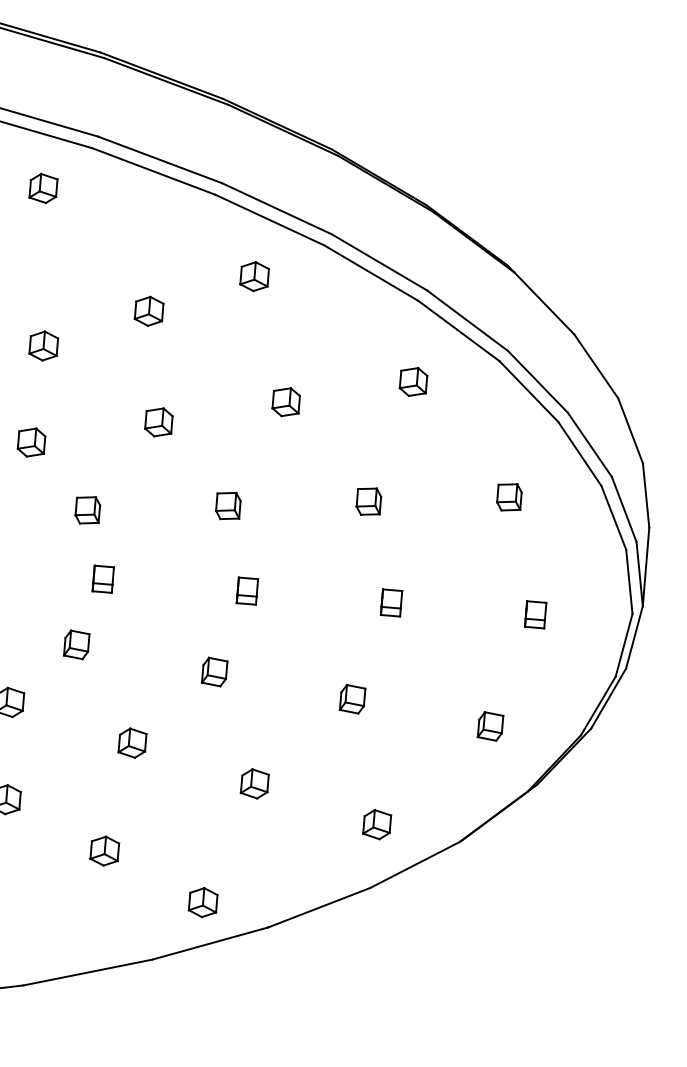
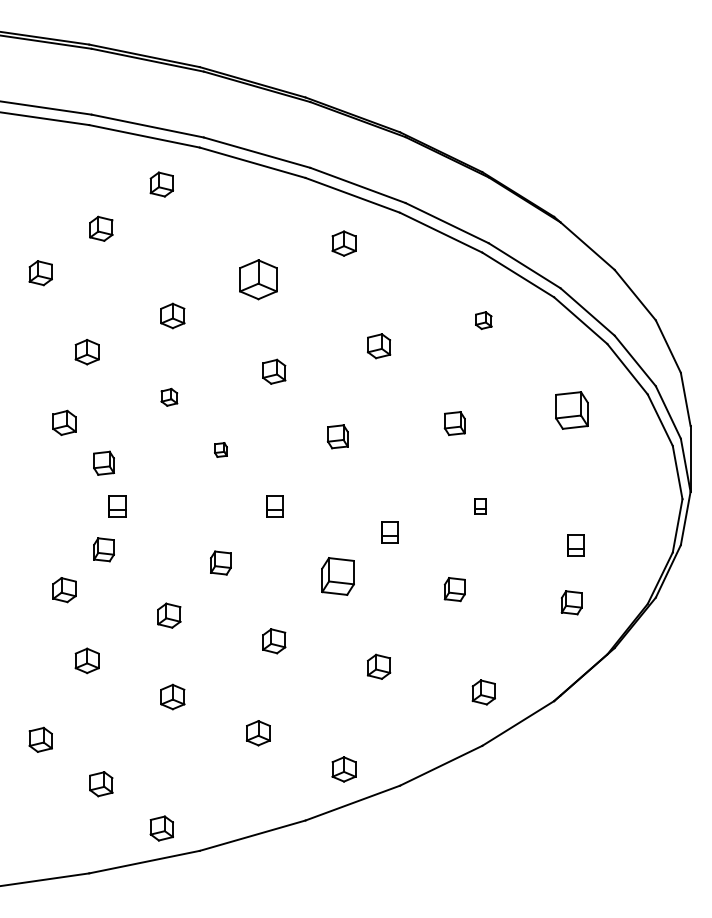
part: (149, 310) -> (258, 279), size x1.6
part: (413, 381) -> (483, 320), size x0.7
part: (31, 442) -> (169, 397), size x0.7
part: (509, 496) -> (571, 409), size x1.6
part: (87, 509) -> (220, 449), size x0.6
part: (103, 579) -> (274, 506), moved
part: (247, 591) -> (389, 532), moved
part: (391, 602) -> (480, 506), size x0.7
part: (535, 614) -> (575, 545), moved
part: (214, 671) -> (337, 575), size x1.6

